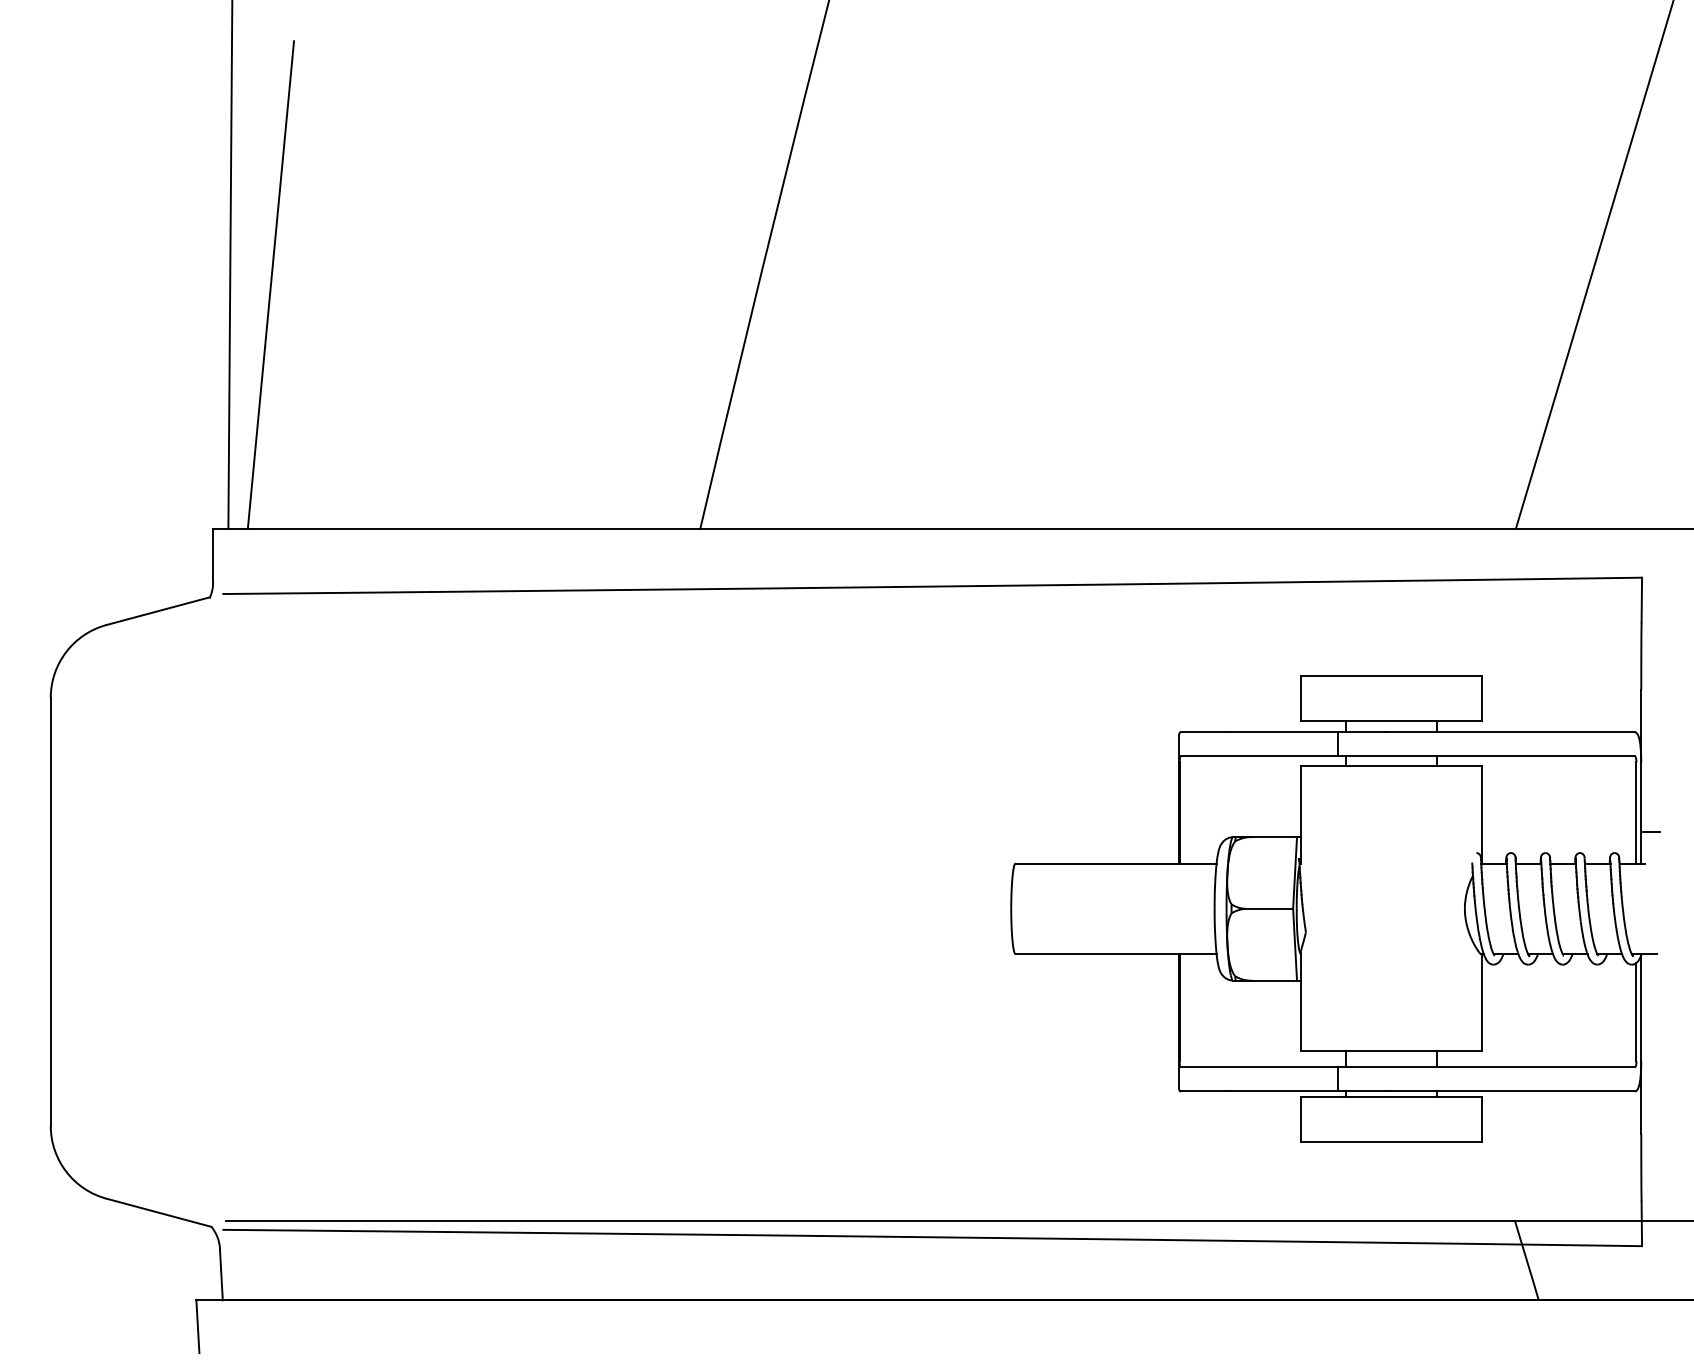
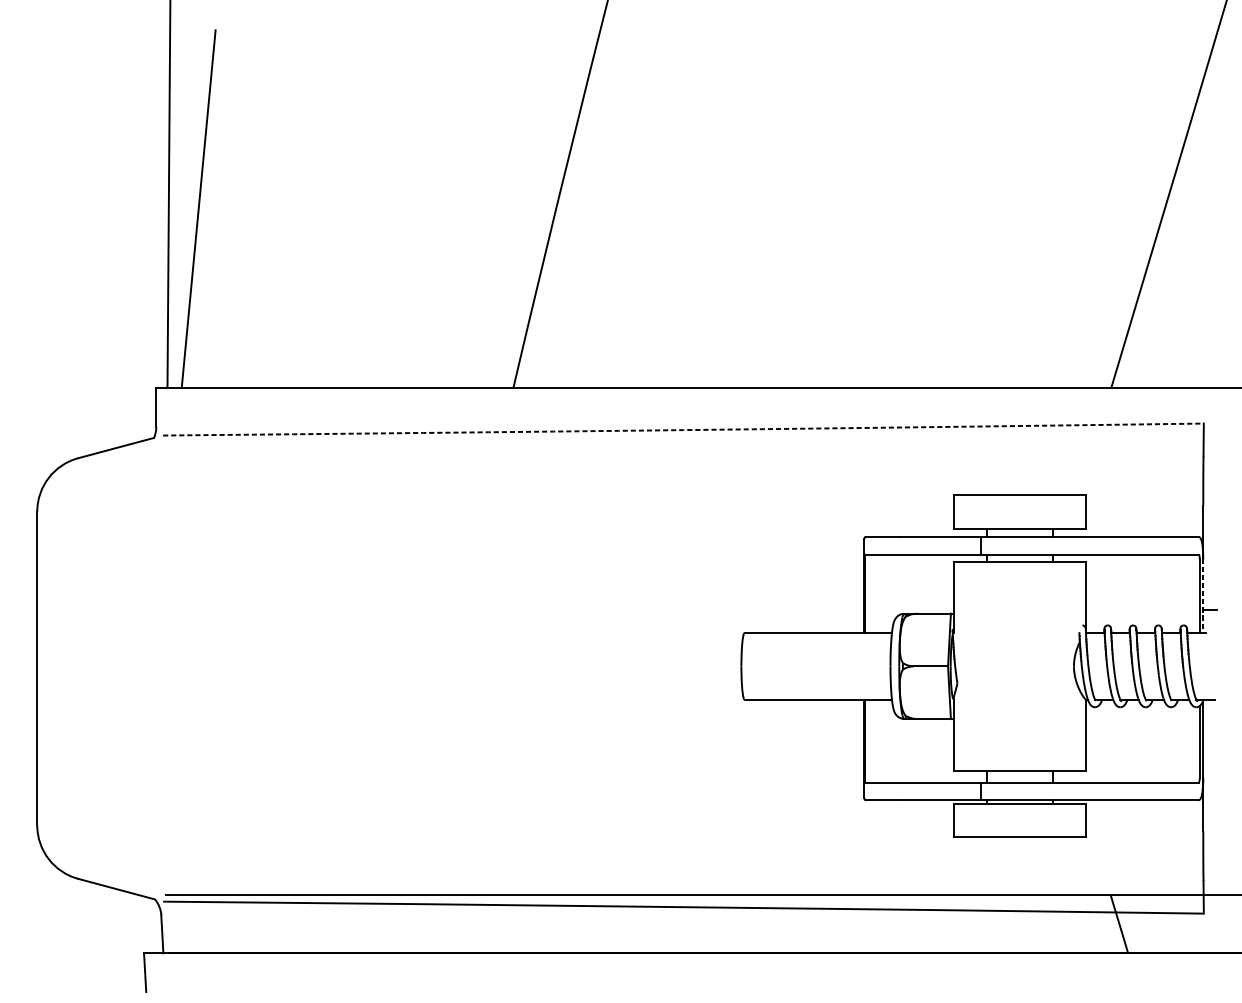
arc: (932, 586) -> (683, 430), solid -> dashed
line: (1641, 813) -> (1203, 596), solid -> dashed

